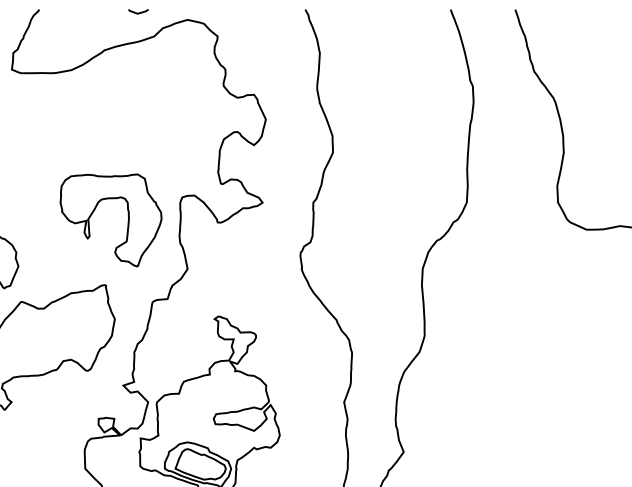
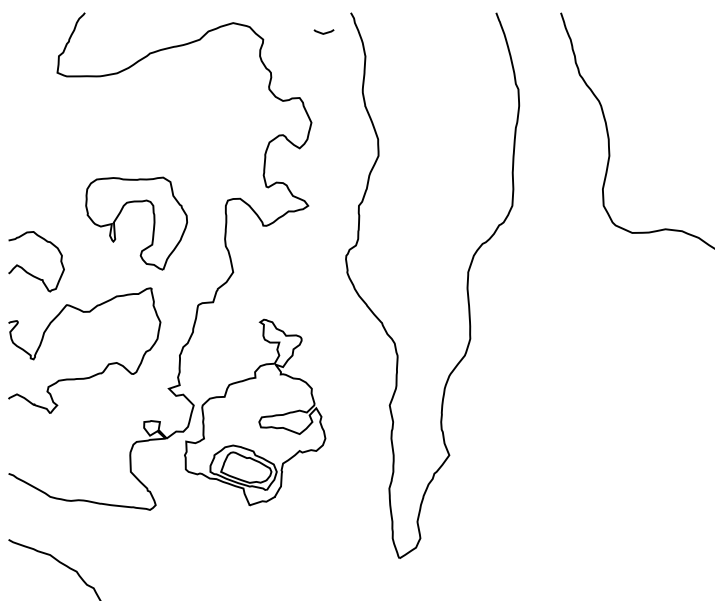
curve: (137, 12) -> (323, 32), moved
part: (127, 220) -> (153, 223), moved

